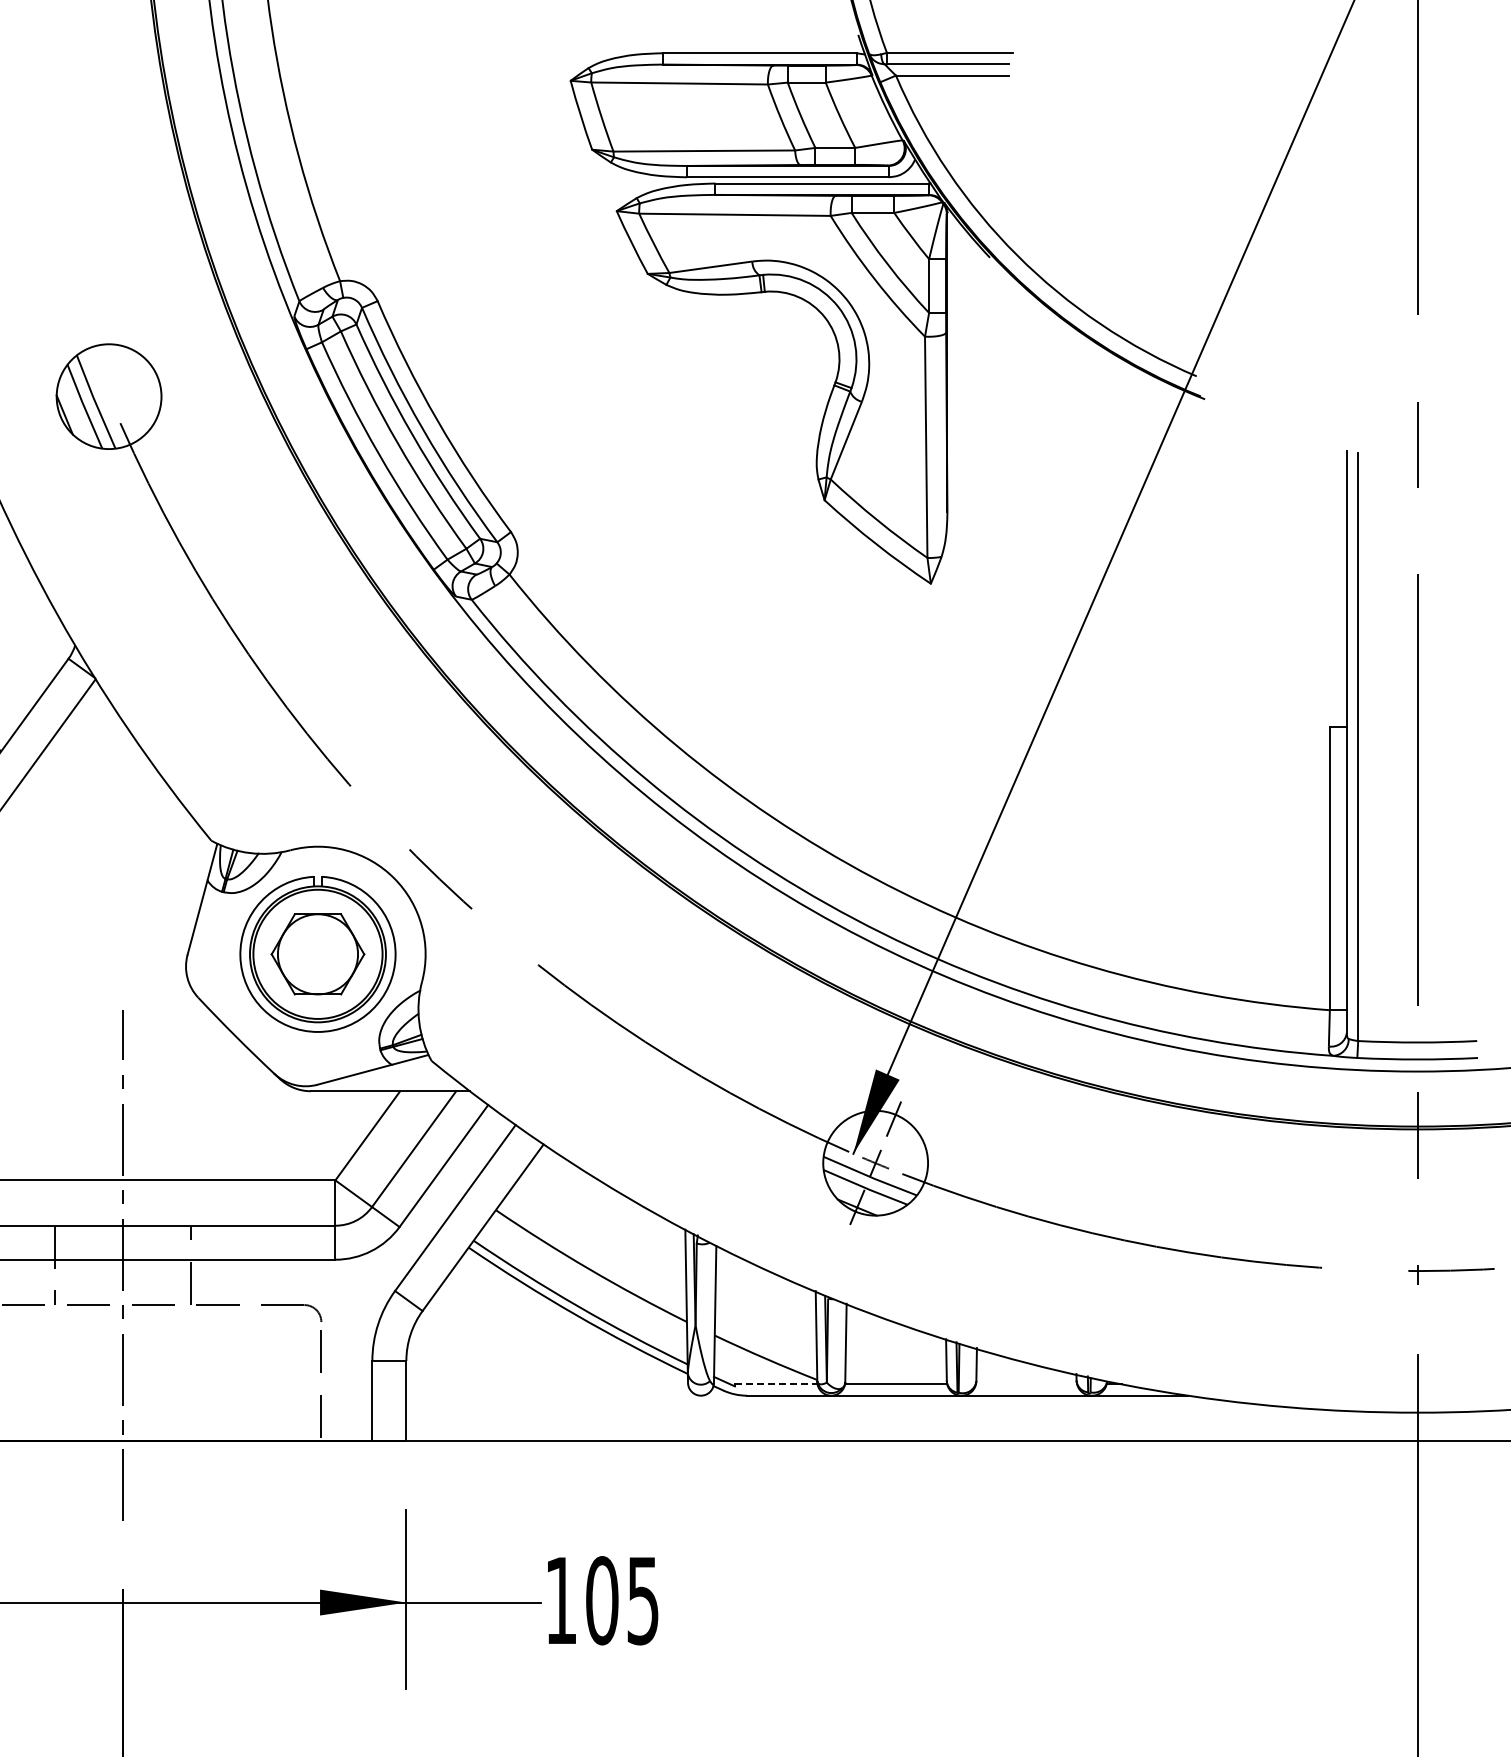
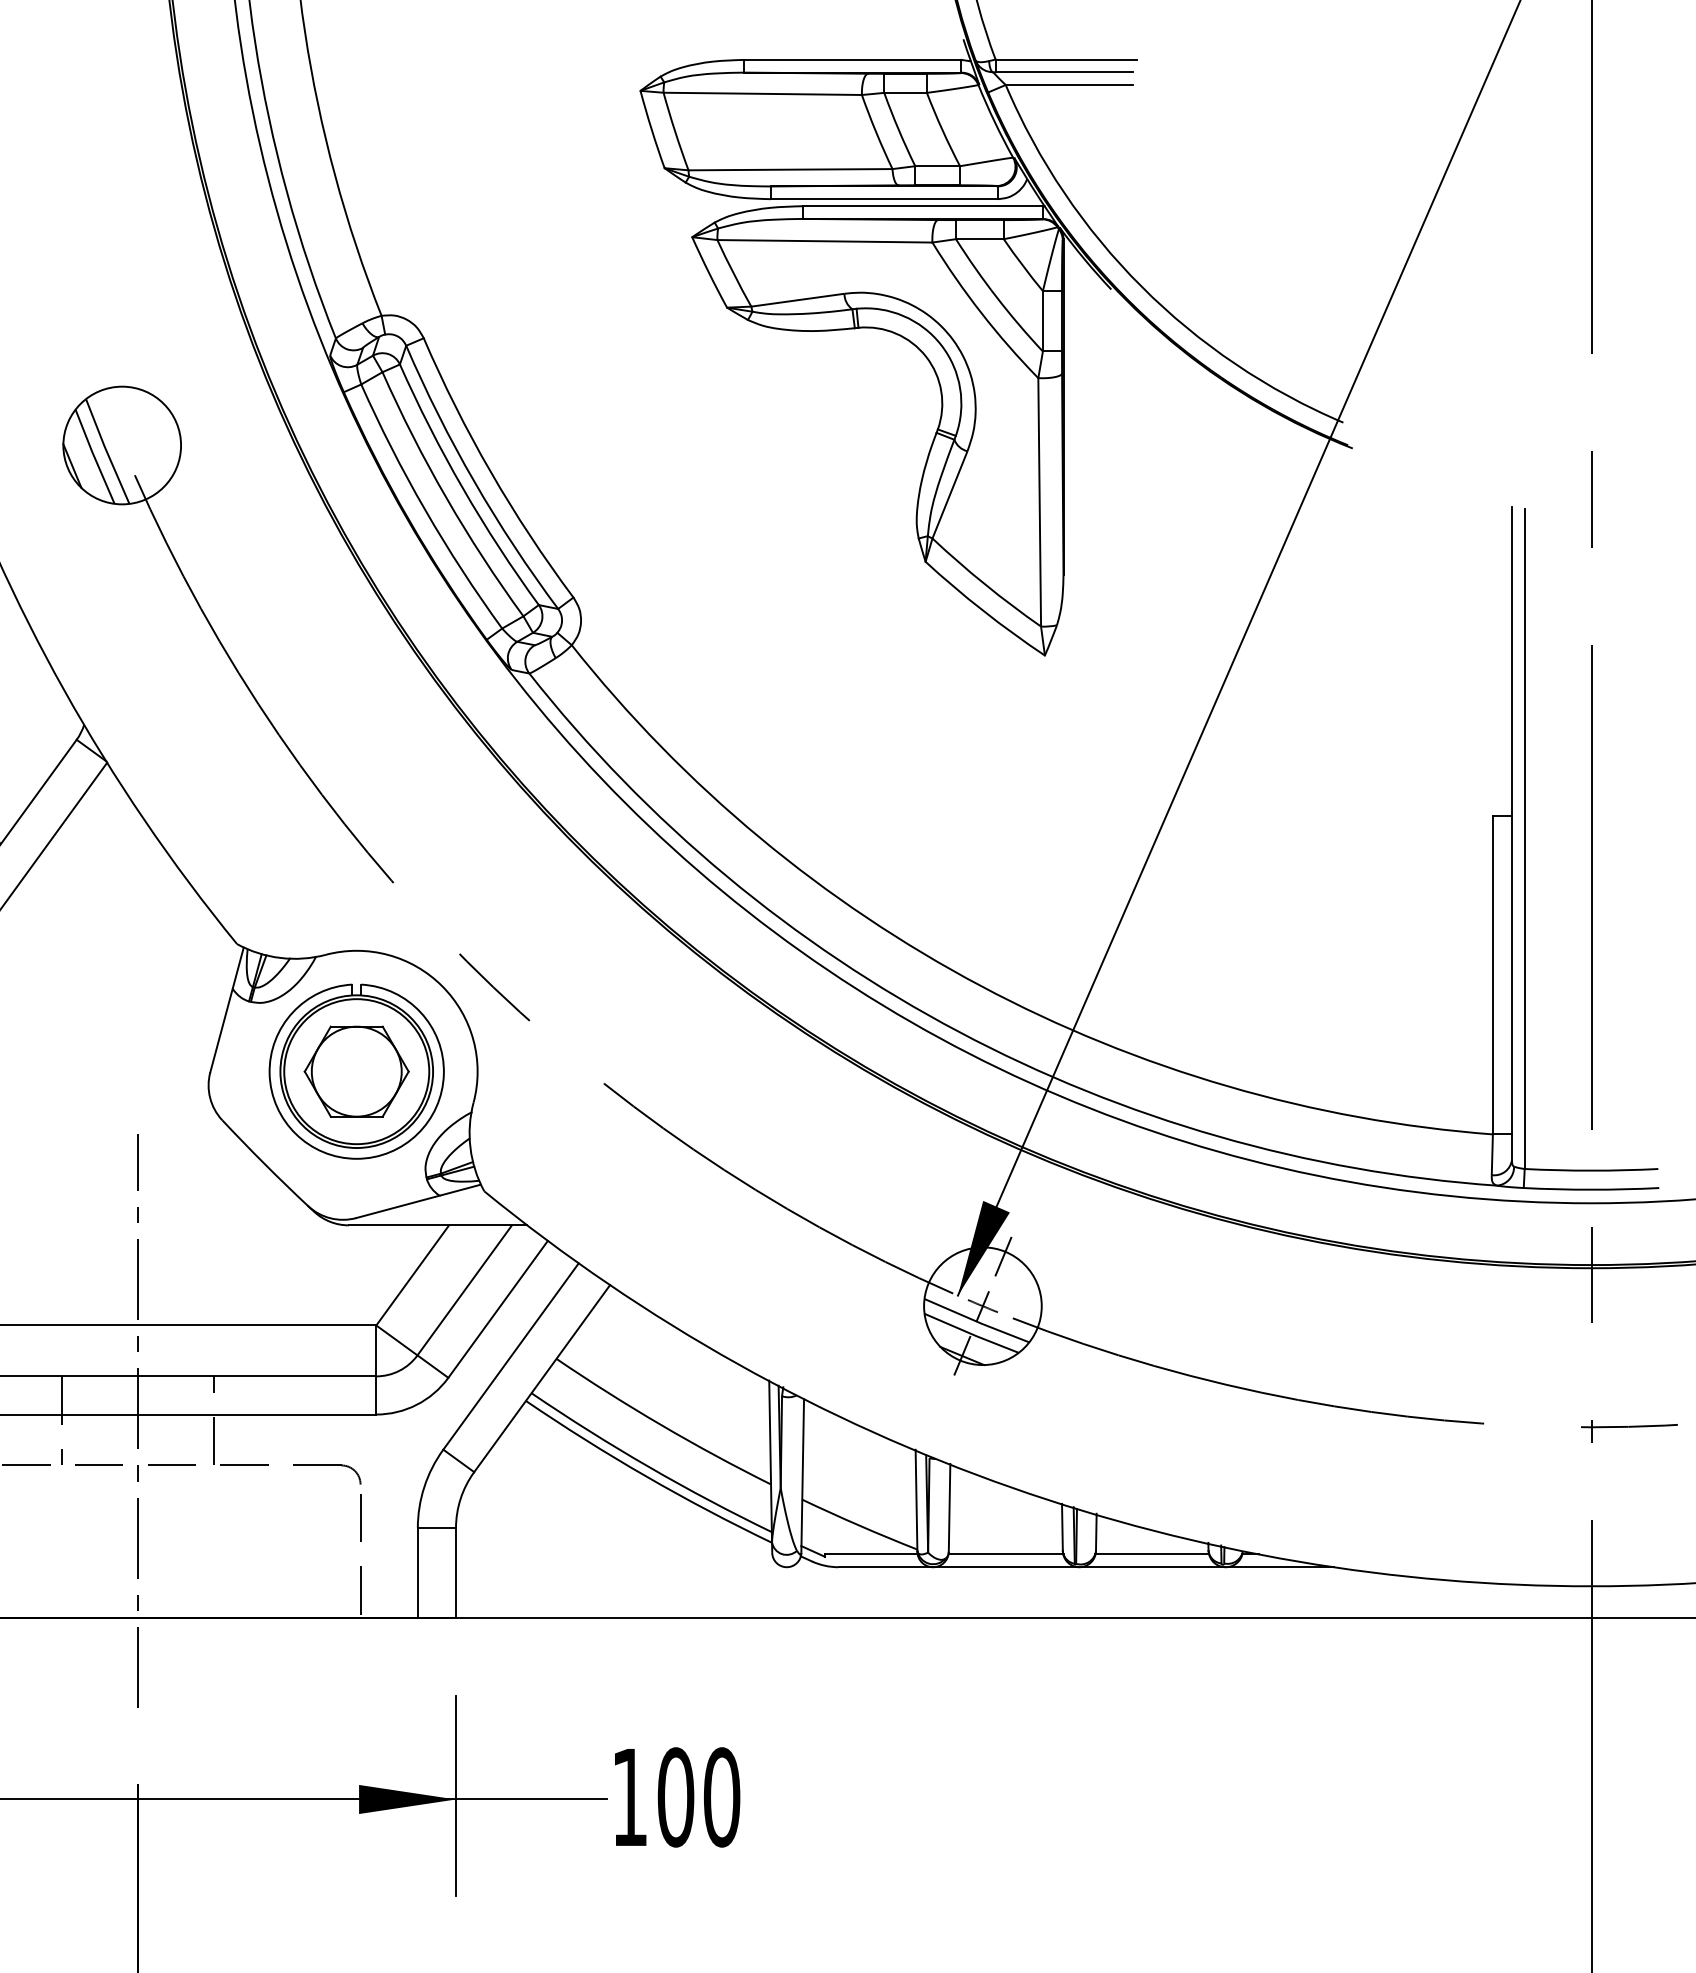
line: (776, 1384) -> (871, 1554), dashed -> solid
line: (1026, 1384) -> (1152, 1554), added
text: (643, 1600) -> (722, 1797), 105 -> 100

